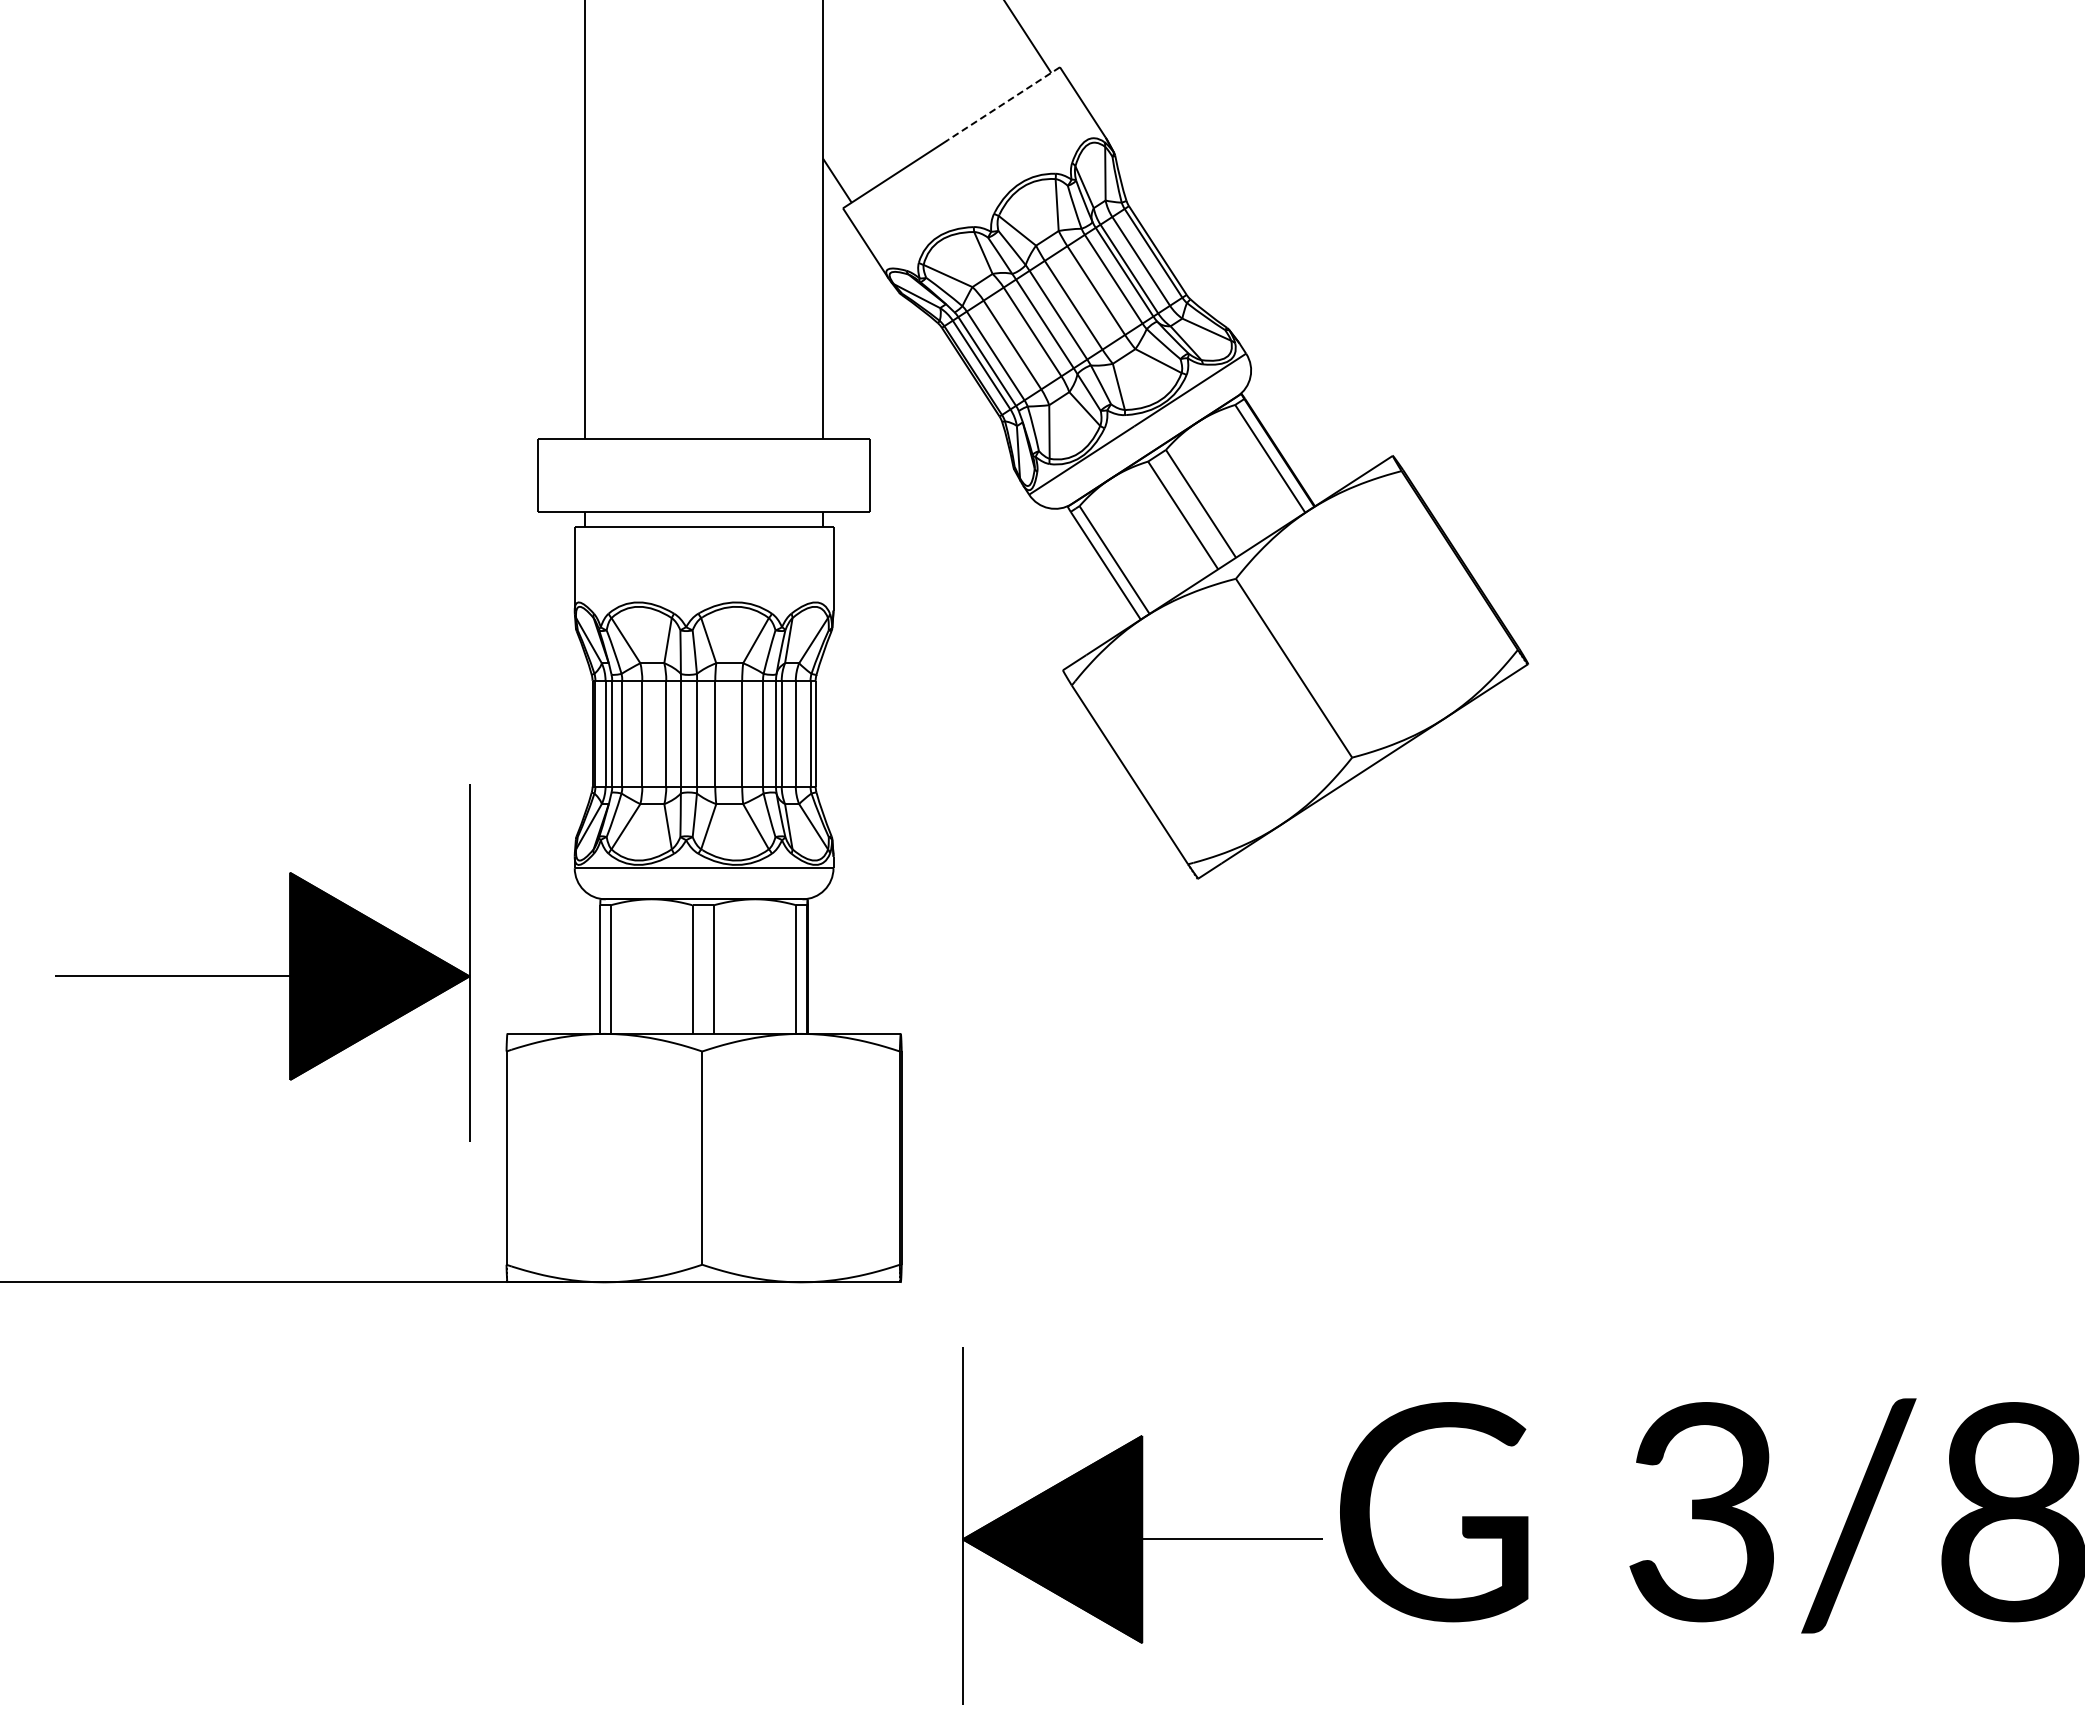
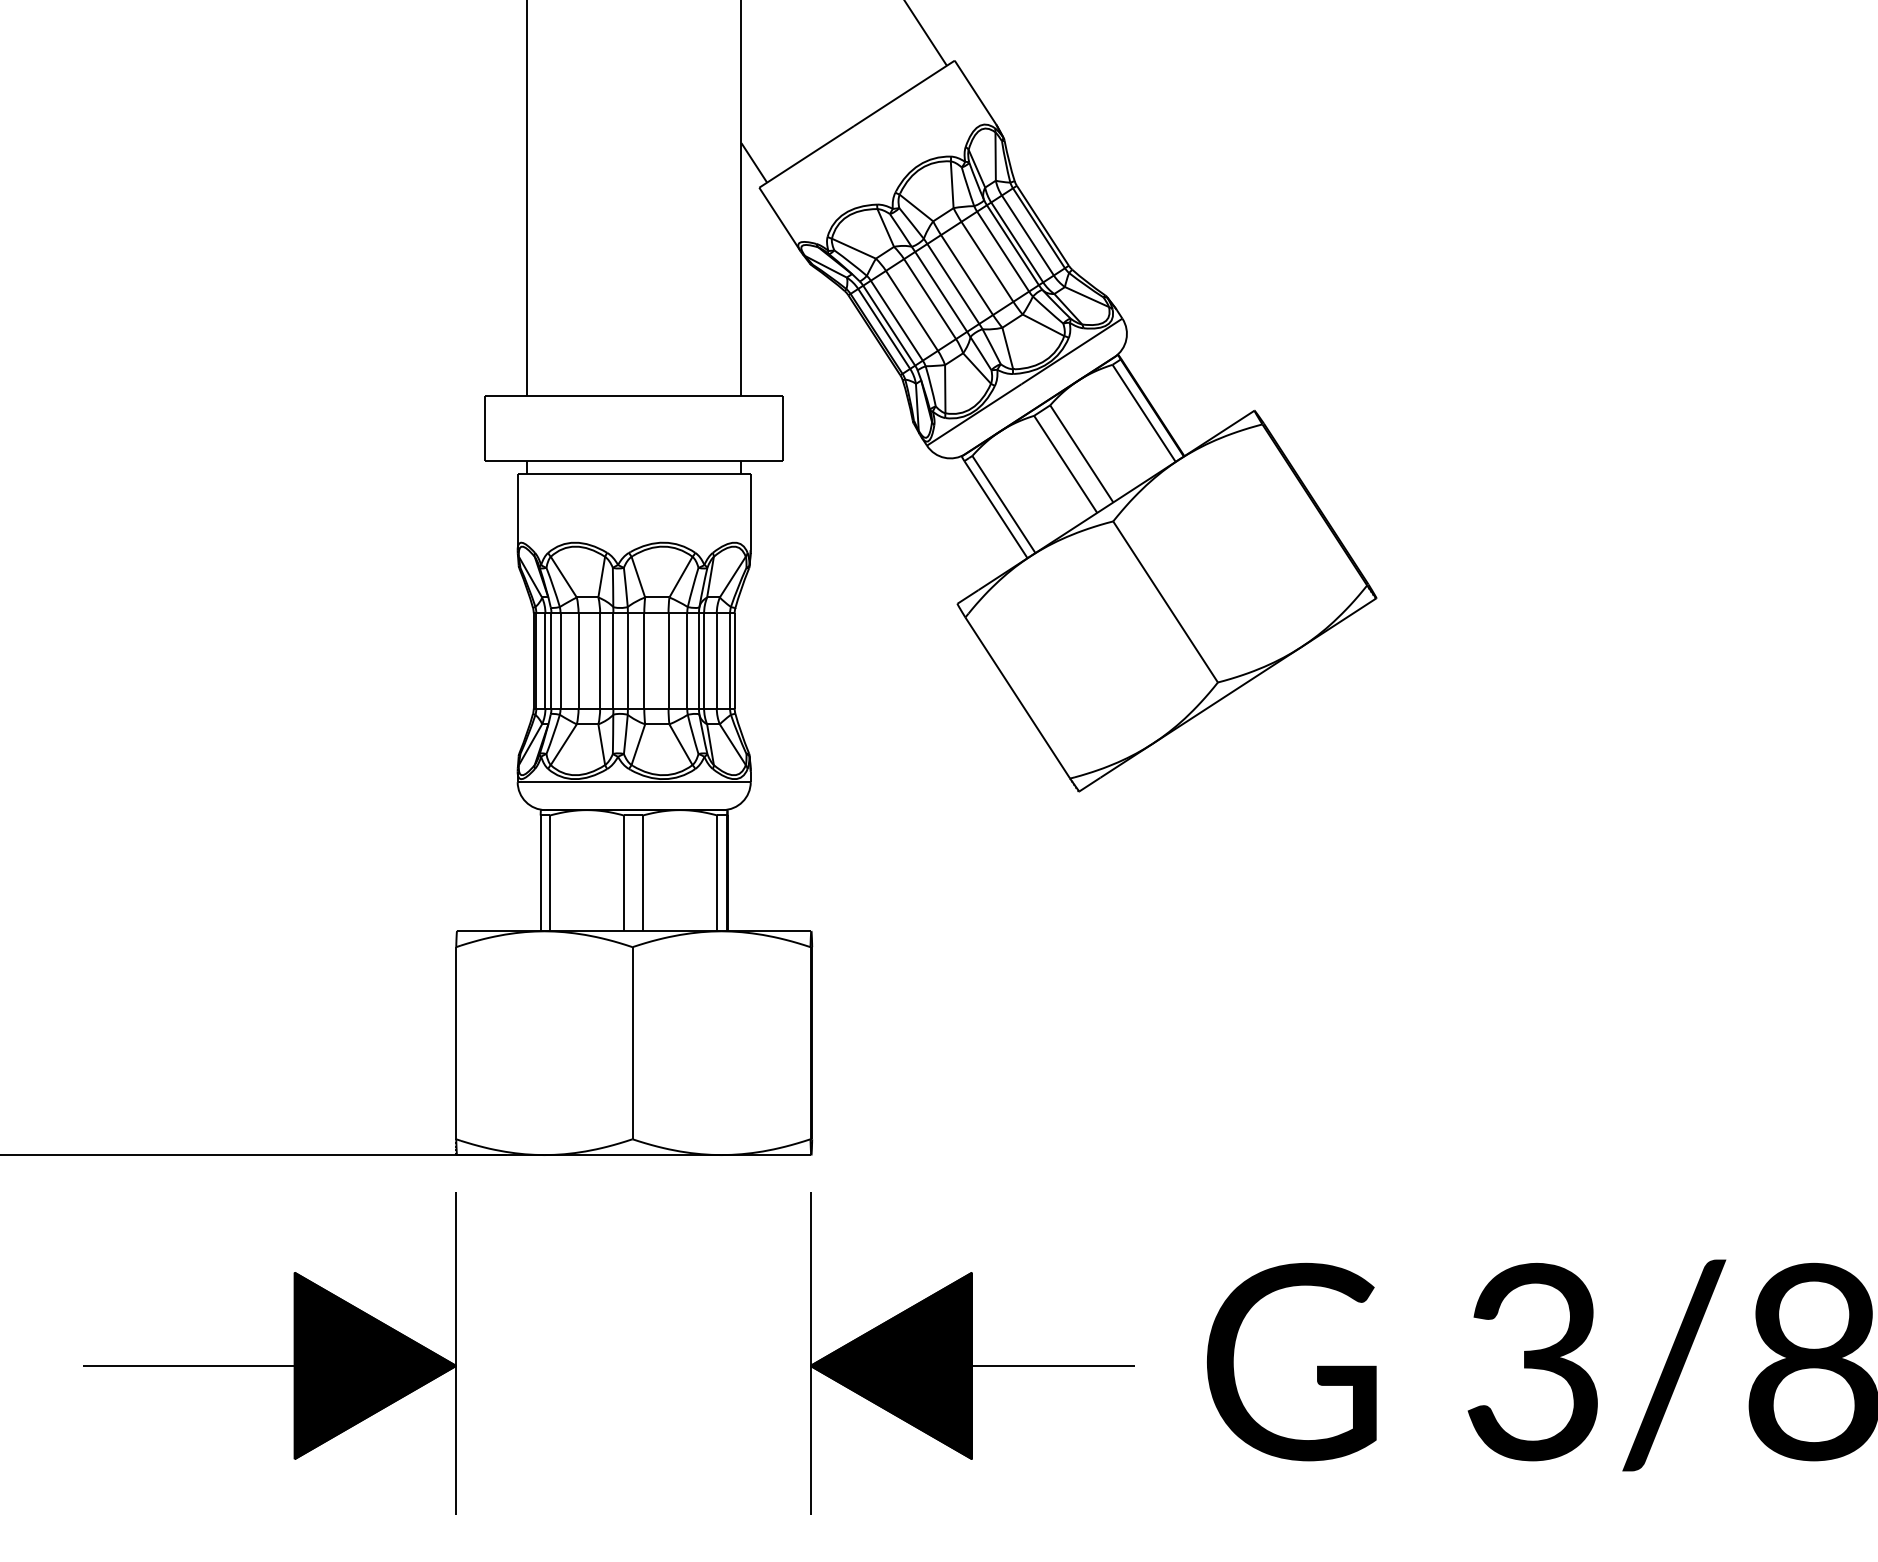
line: (1003, 103) -> (903, 93), dashed -> solid
part: (262, 975) -> (269, 1365), moved
part: (1142, 1525) -> (972, 1353), moved

